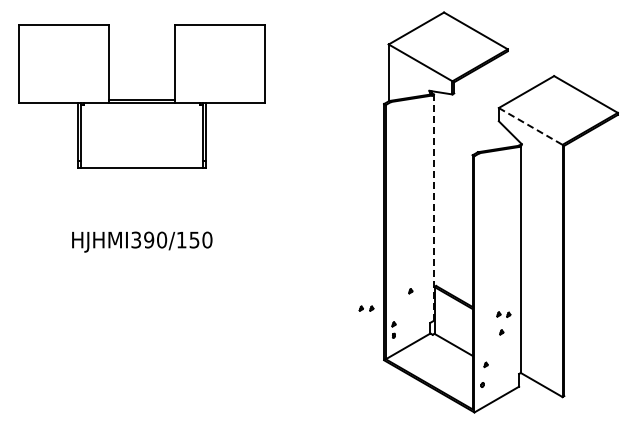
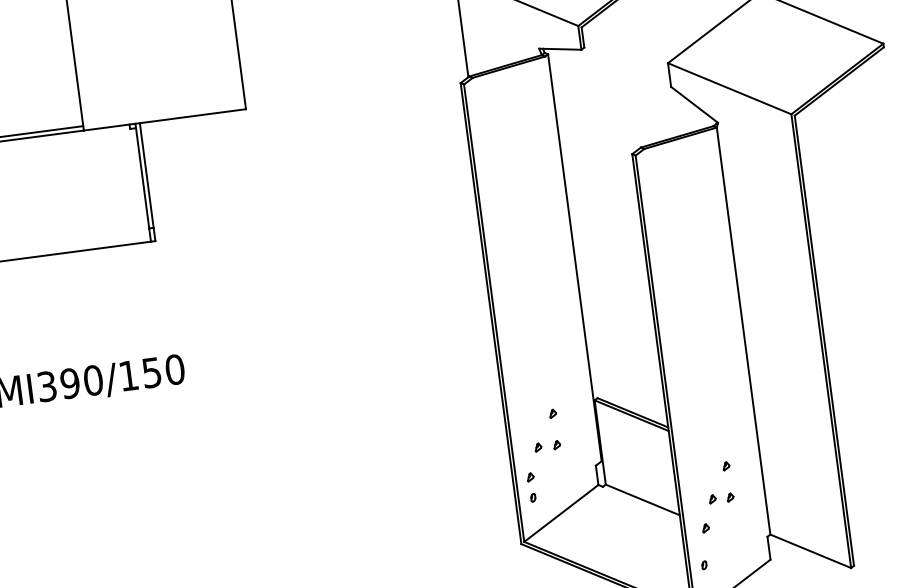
line: (530, 126) -> (729, 88), dashed -> solid
line: (433, 207) -> (574, 257), dashed -> solid
part: (366, 308) -> (547, 445), moved
part: (503, 314) -> (721, 498), moved

